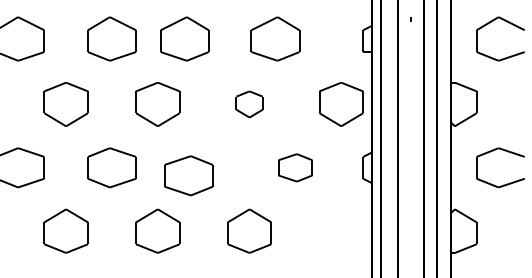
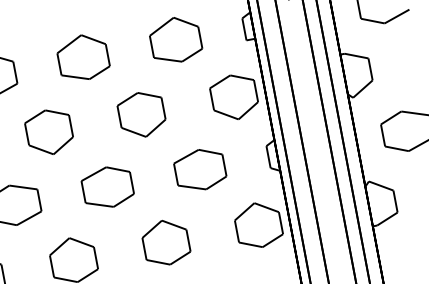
part: (184, 38) -> (82, 57), moved
part: (275, 38) -> (175, 39), moved
part: (249, 104) -> (141, 114), size x1.67
part: (295, 167) -> (200, 169), size x1.43
part: (188, 175) -> (107, 187), moved
part: (341, 230) -> (258, 224), added

